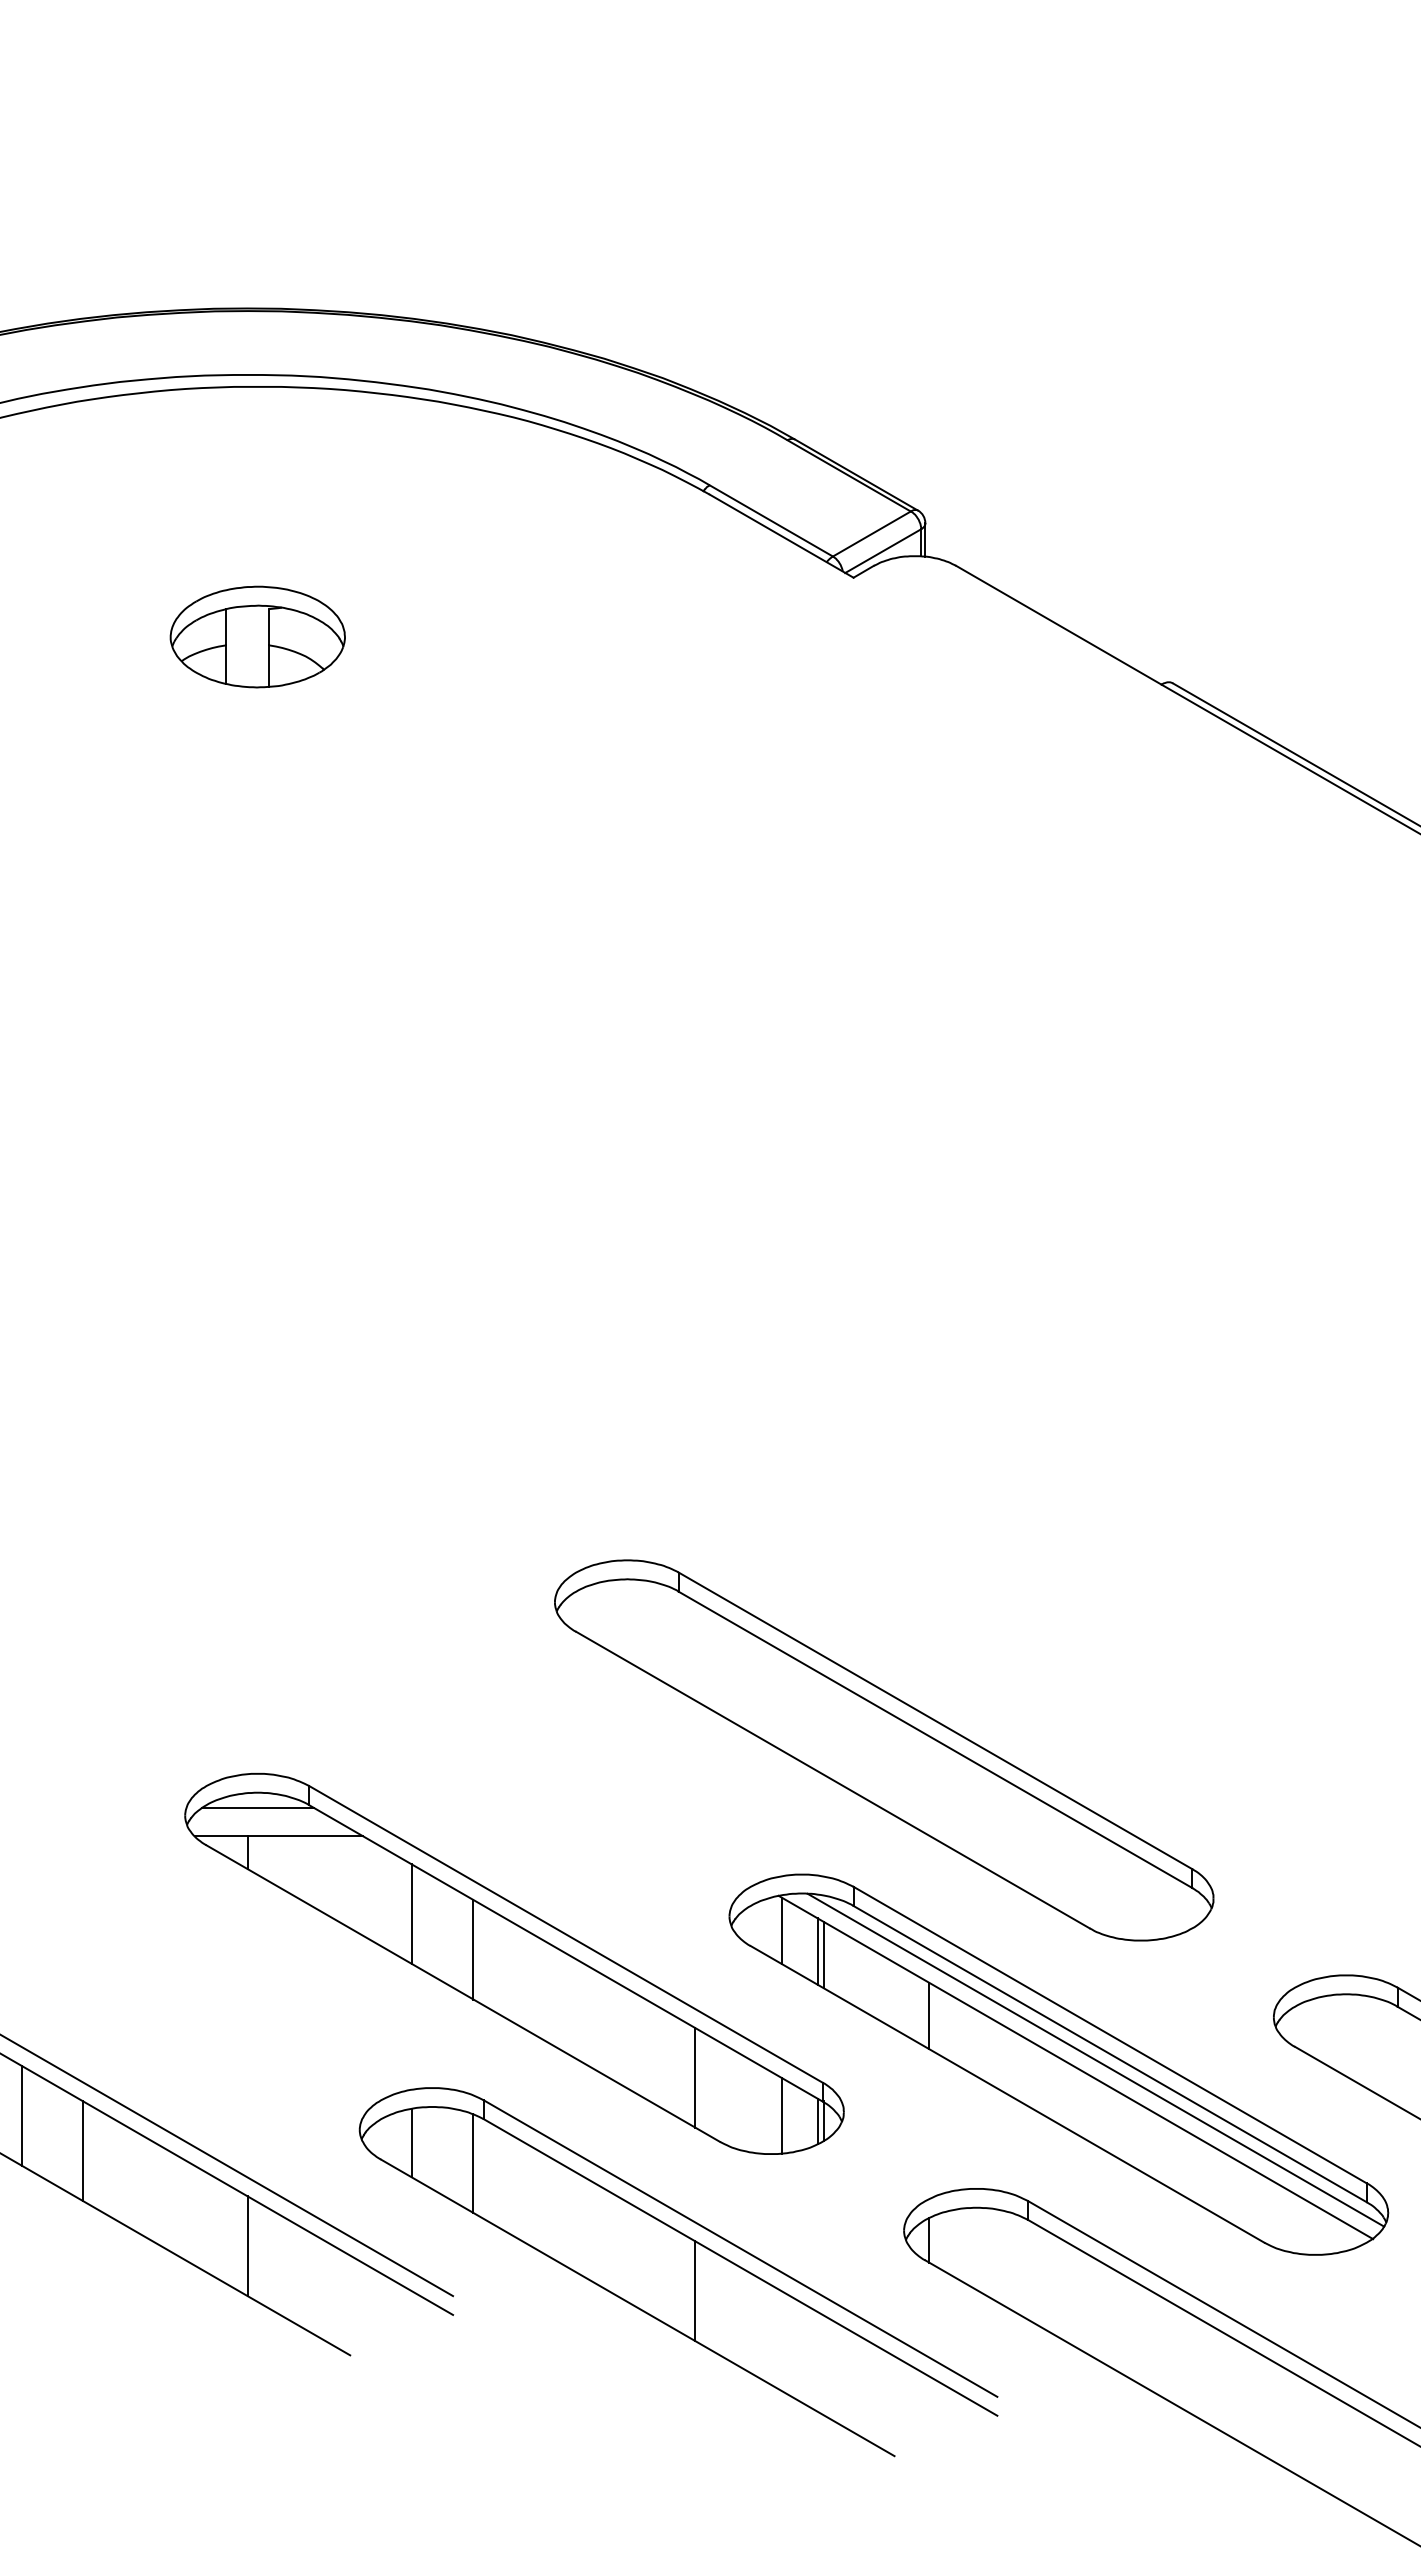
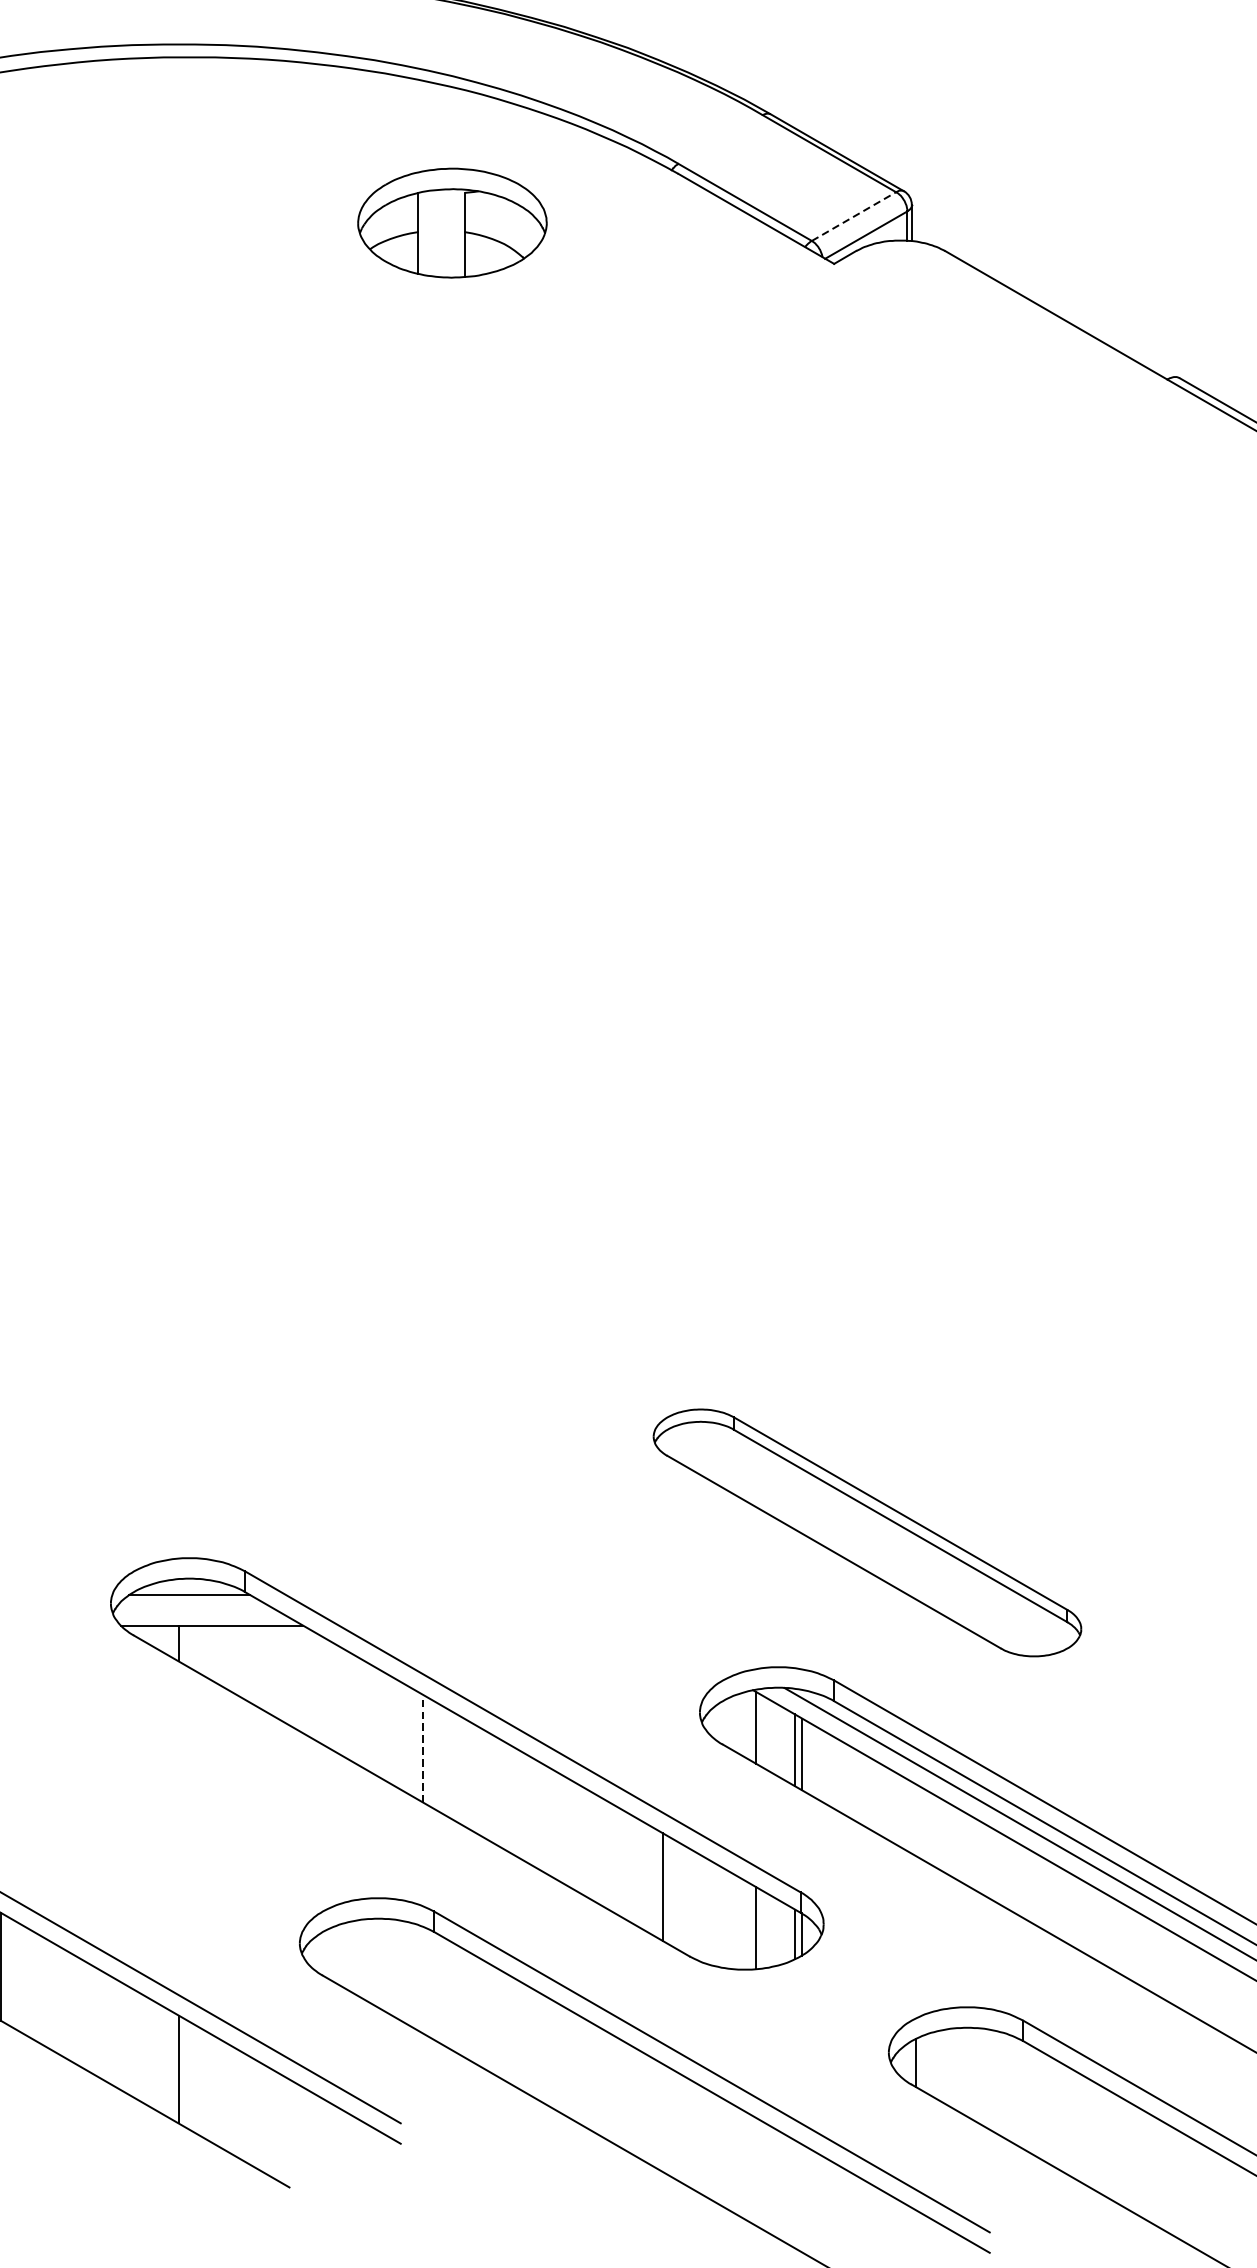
line: (871, 534) -> (853, 217), solid -> dashed
part: (257, 636) -> (452, 222), moved
part: (884, 1750) -> (867, 1532), size x0.6
line: (411, 1914) -> (355, 1710), removed
line: (473, 1949) -> (422, 1748), solid -> dashed
line: (929, 2015) -> (916, 1819), removed
line: (411, 2142) -> (355, 1957), removed
line: (473, 2163) -> (422, 1979), removed
line: (695, 2291) -> (663, 2118), removed

